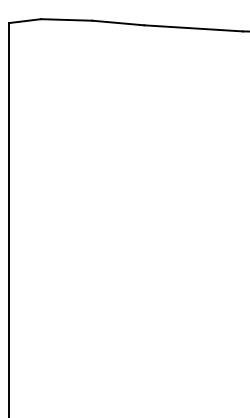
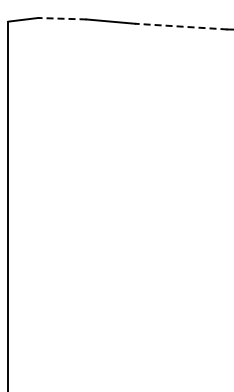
line: (65, 19) -> (61, 18), solid -> dashed
line: (192, 28) -> (180, 26), solid -> dashed

